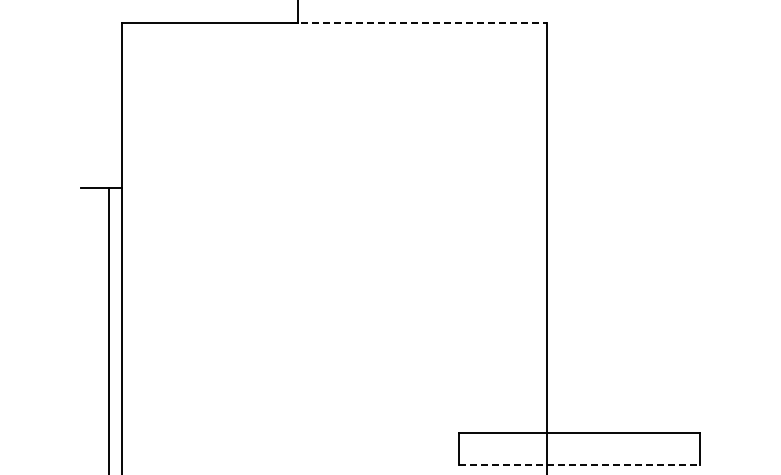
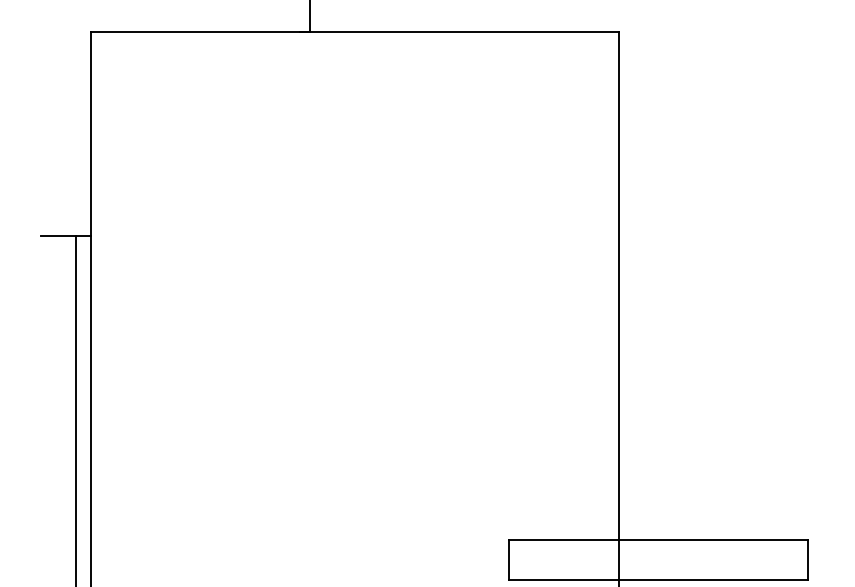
line: (418, 23) -> (459, 32), dashed -> solid
line: (579, 464) -> (658, 579), dashed -> solid

